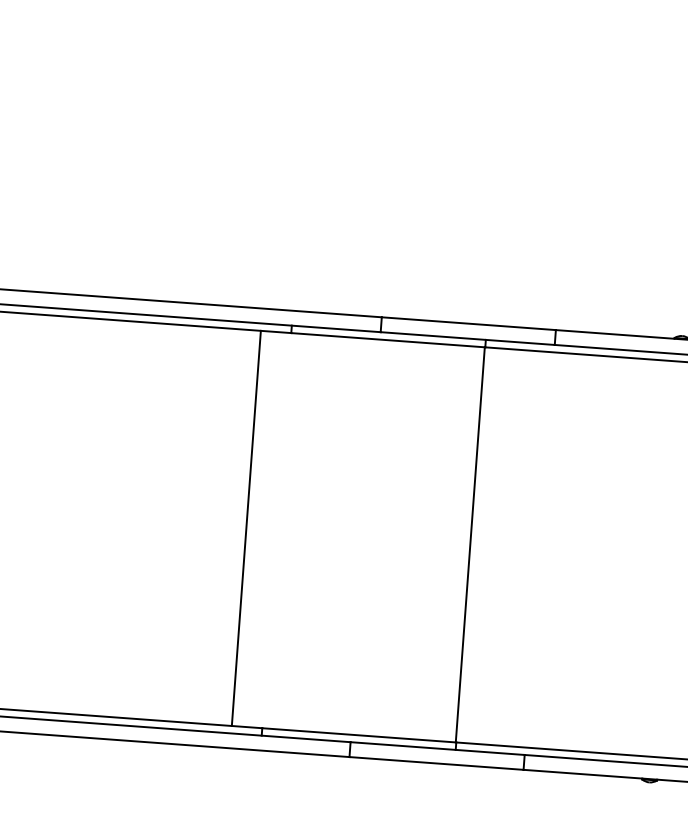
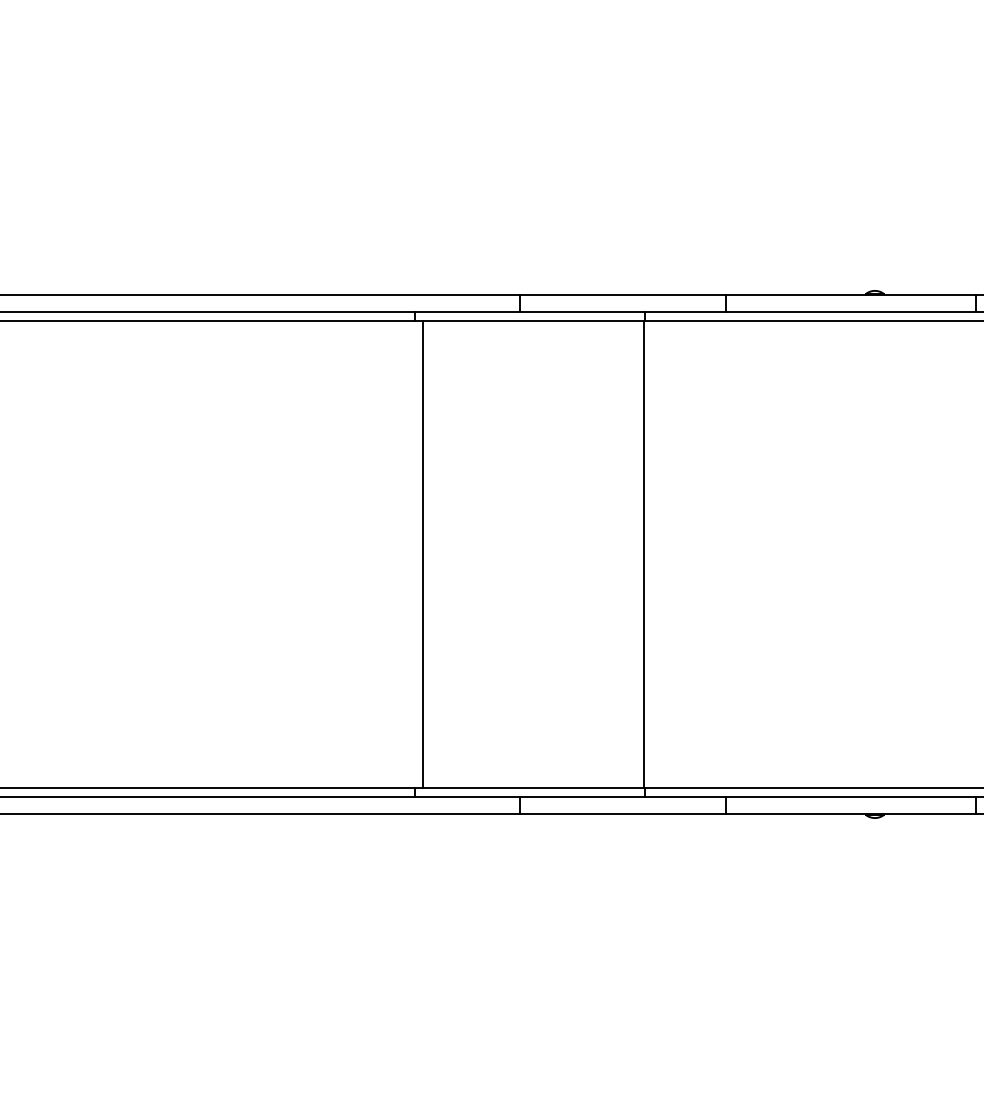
line: (246, 528) -> (422, 554), moved

